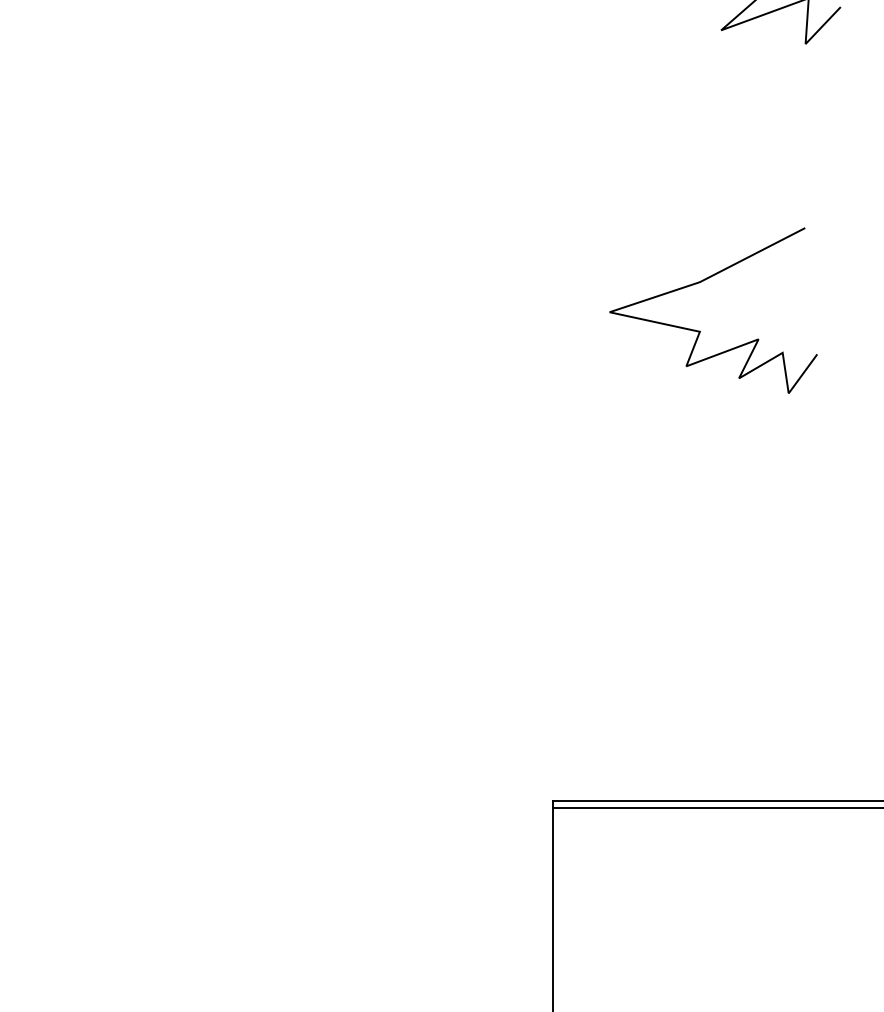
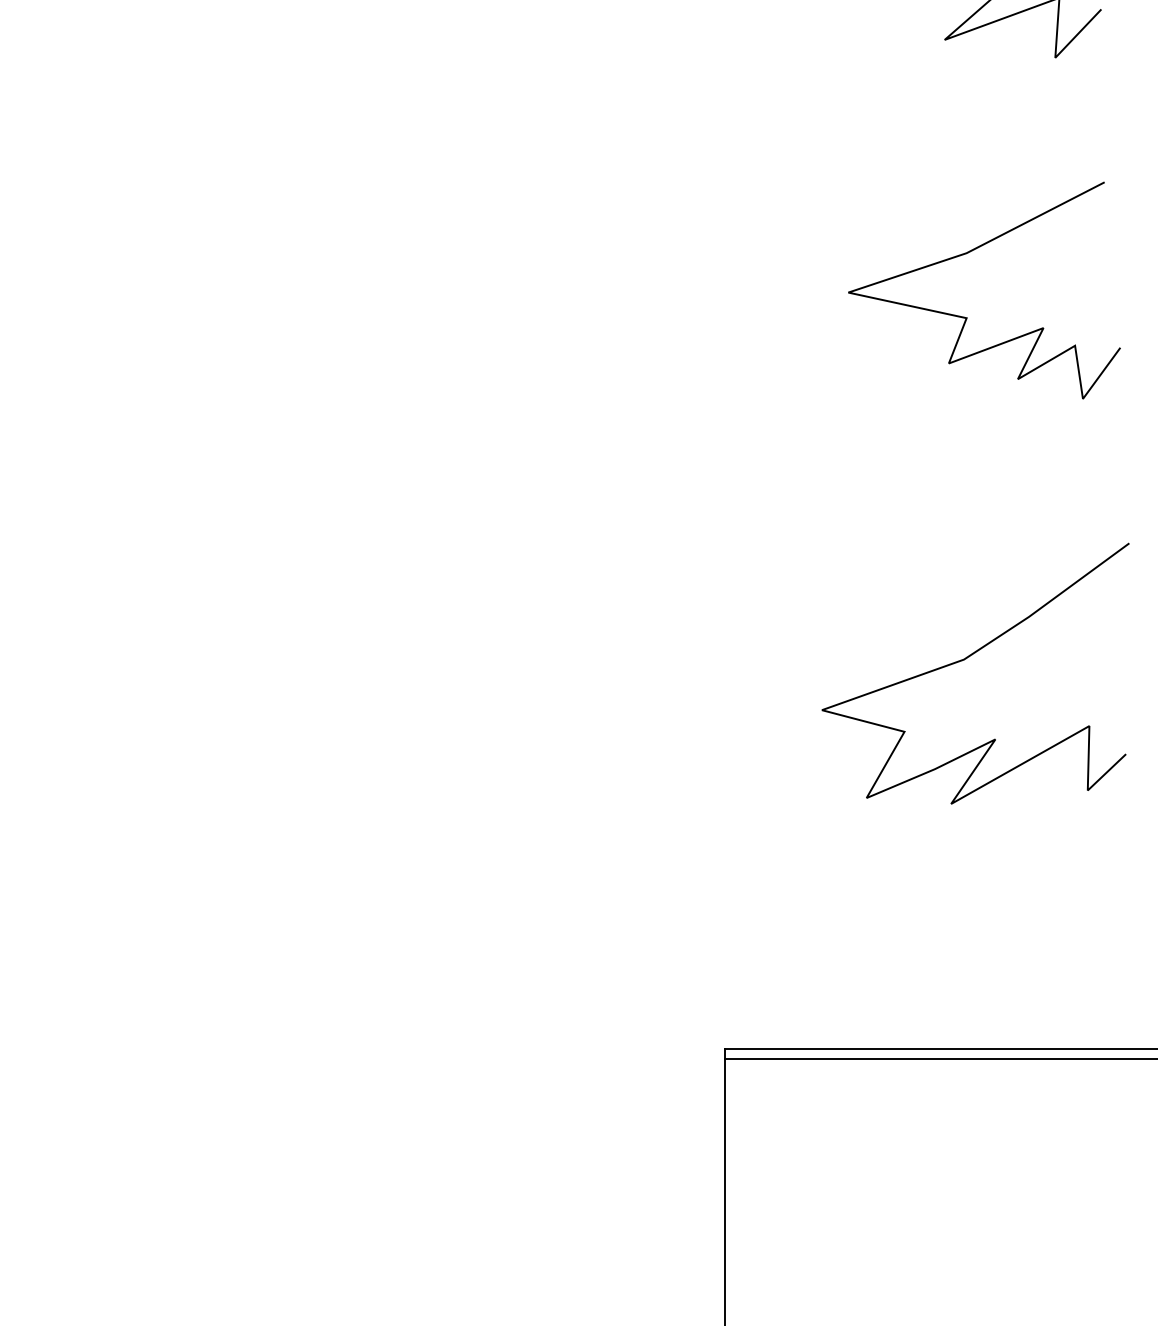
curve: (699, 330) -> (966, 316), moved
curve: (736, 504) -> (964, 661), added

